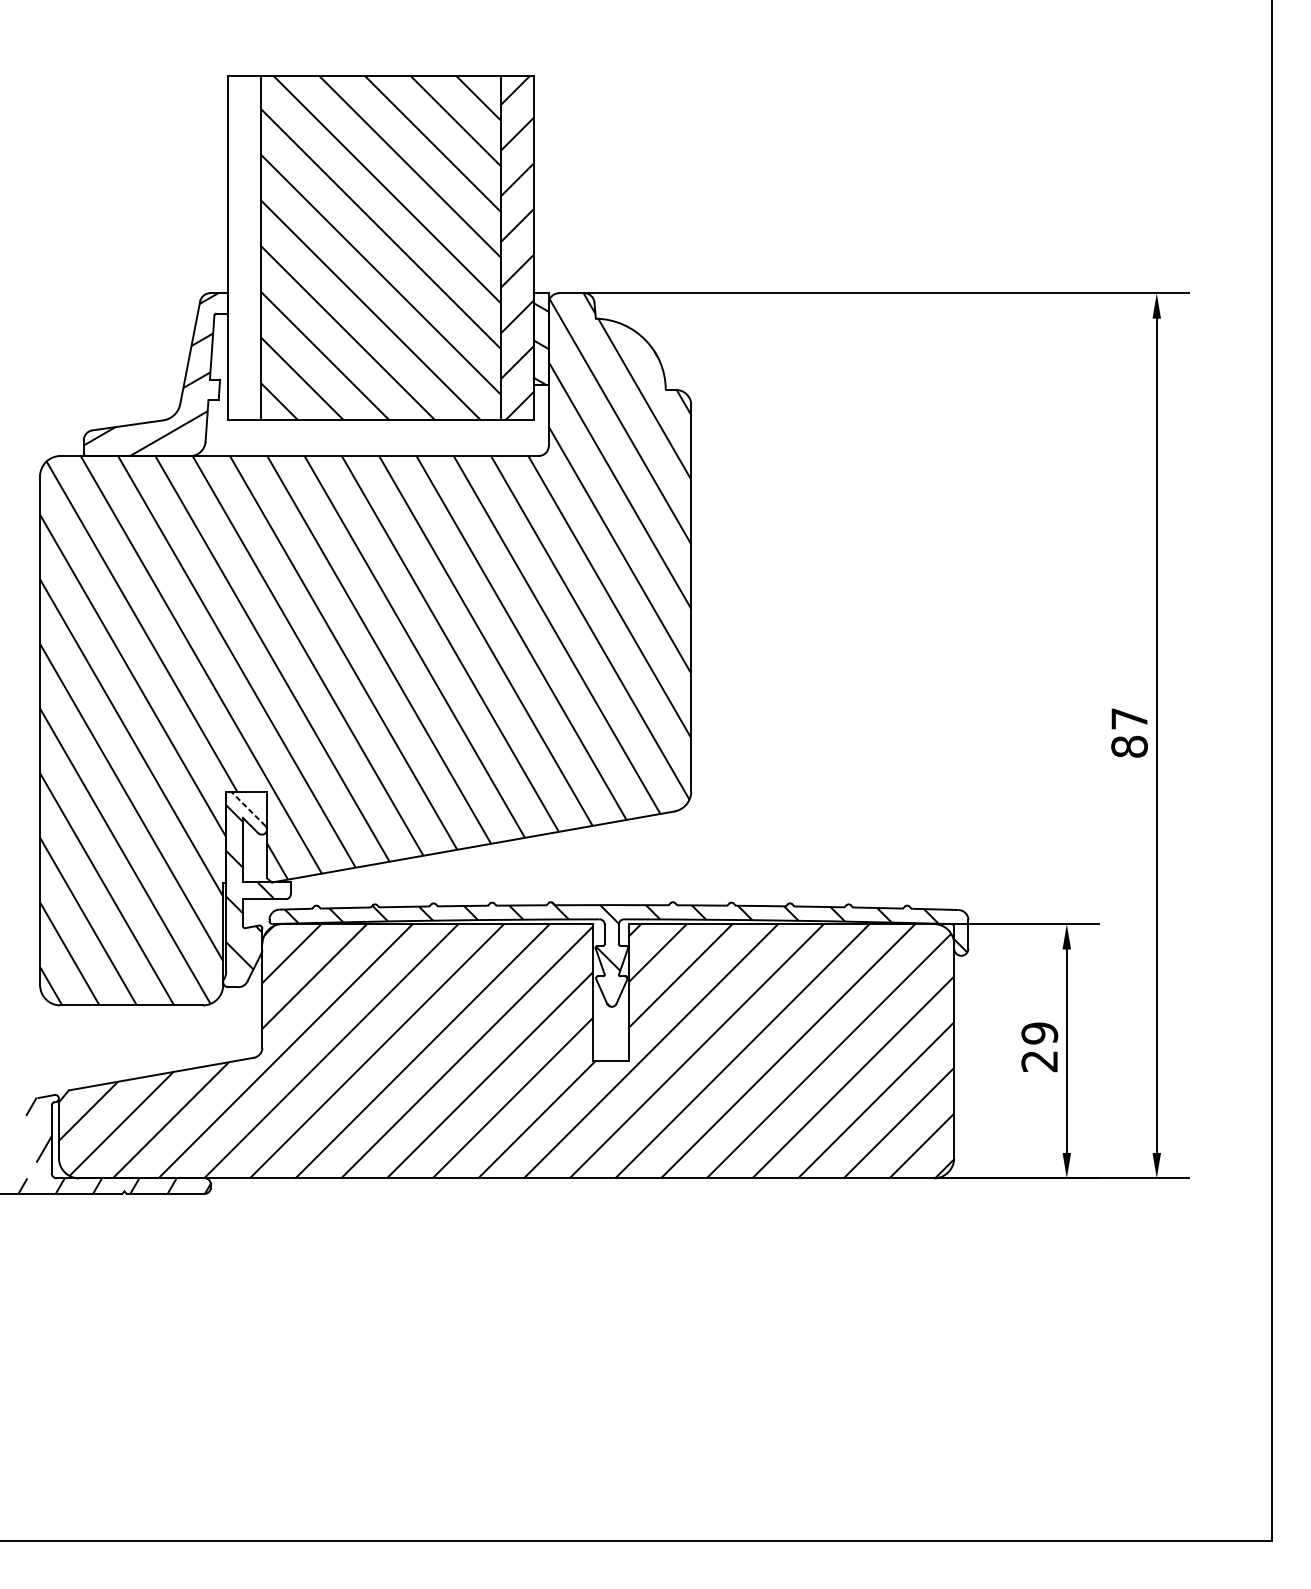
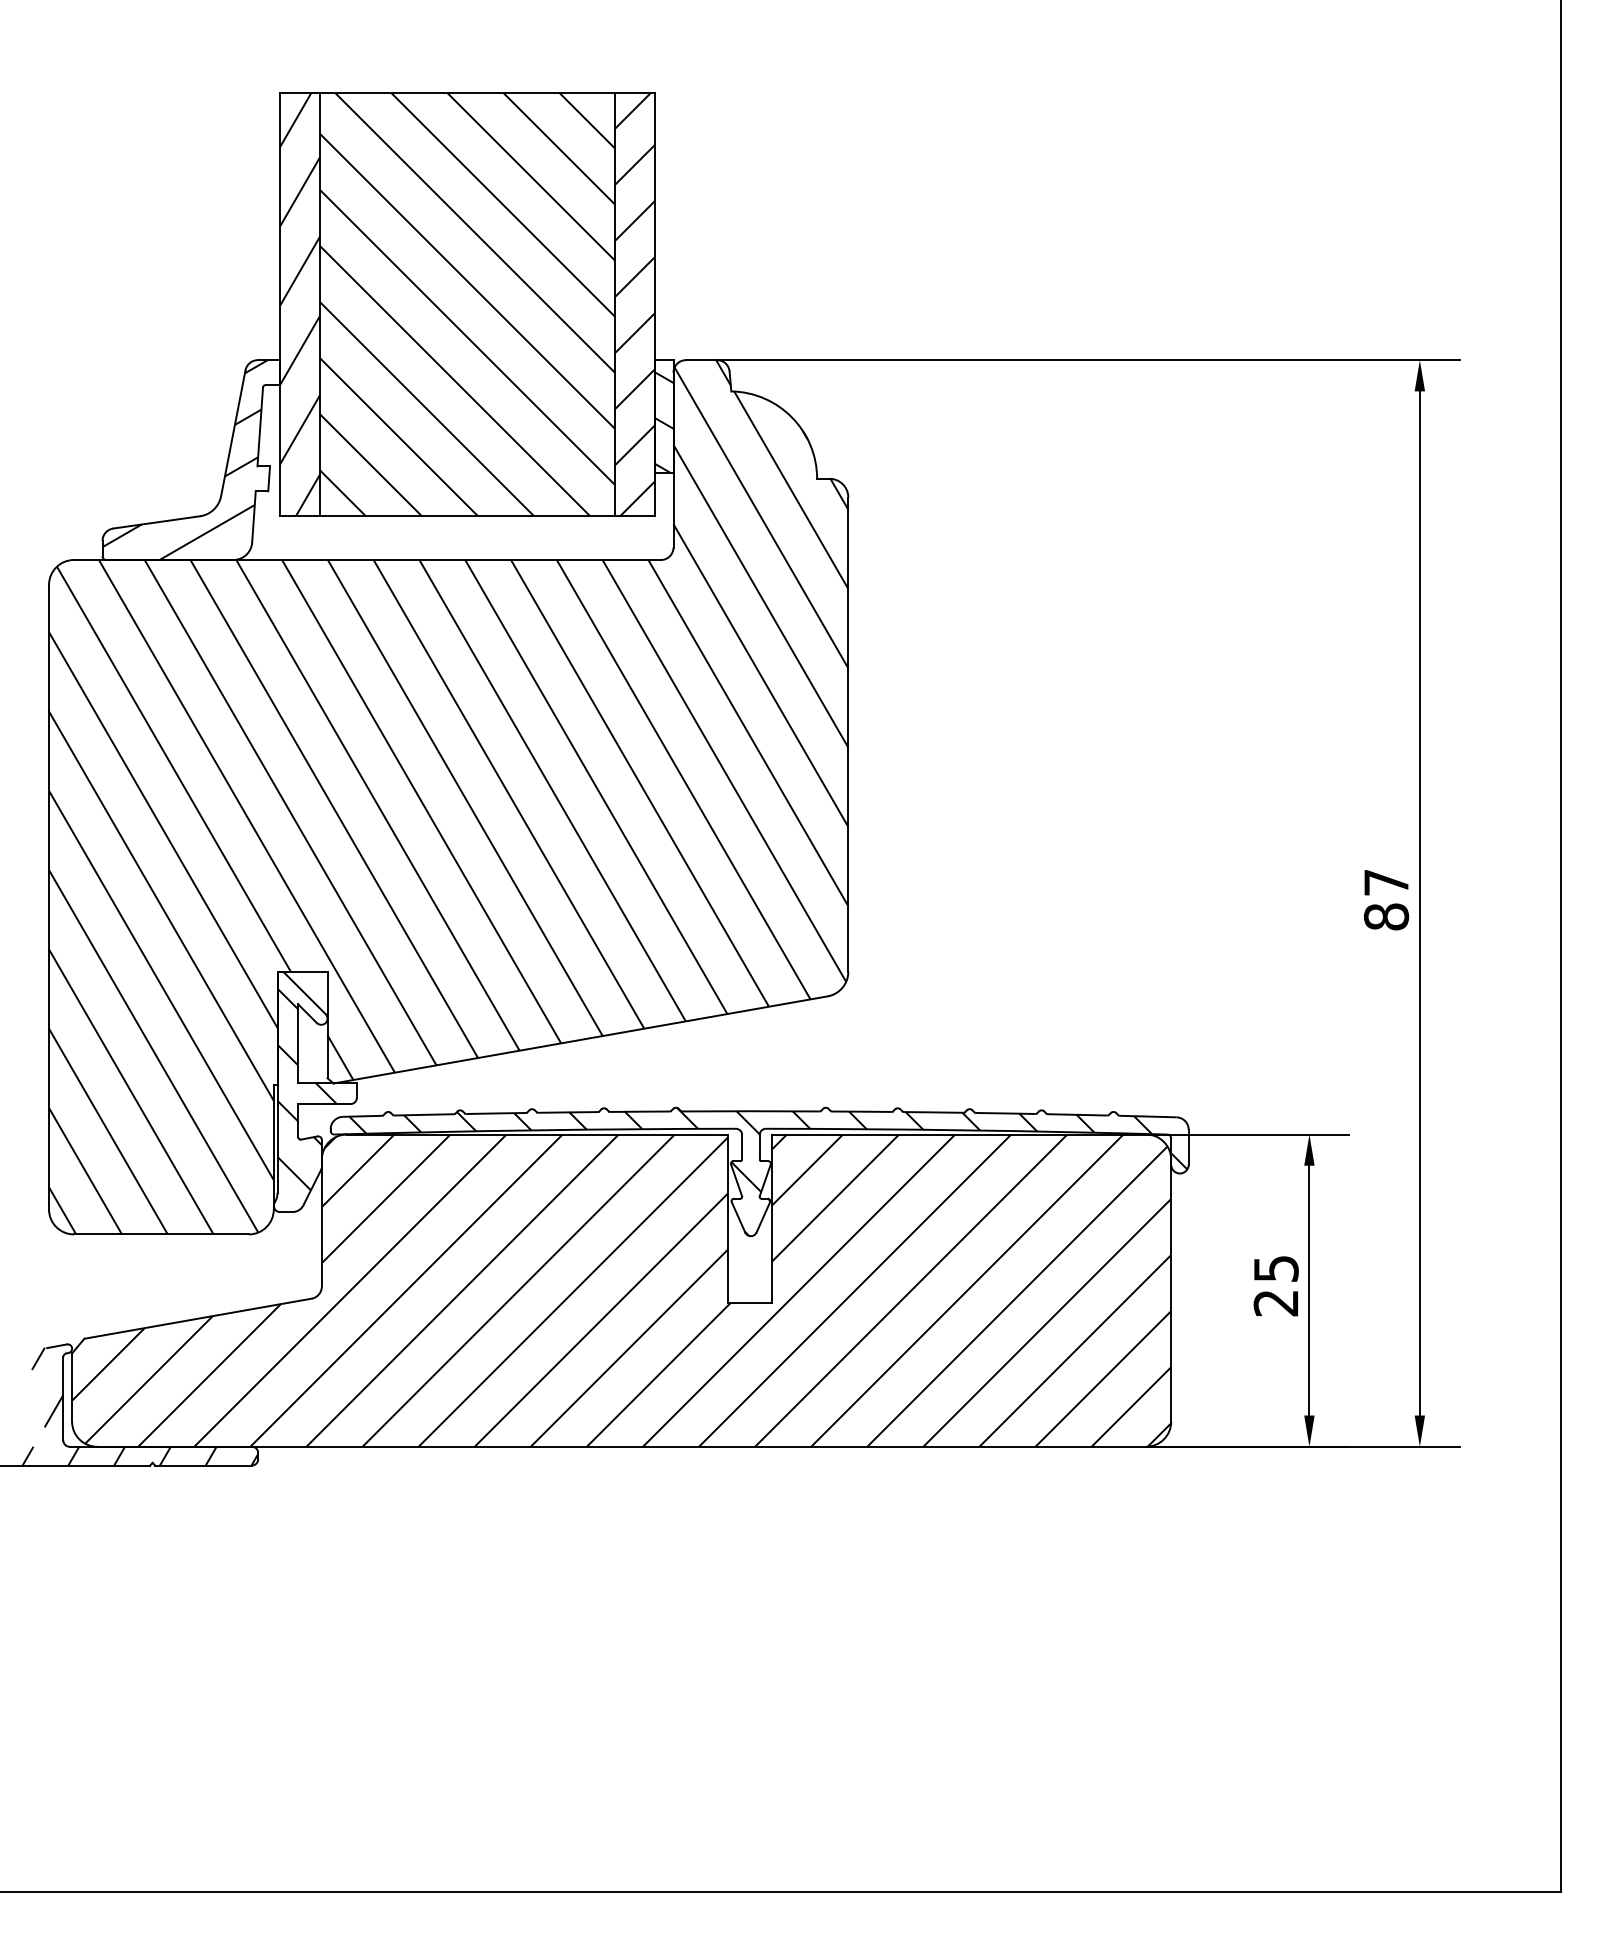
hatch: (244, 247) -> (300, 304), added
line: (248, 809) -> (304, 993), dashed -> solid
text: (1039, 1033) -> (1275, 1268), 29 -> 25

